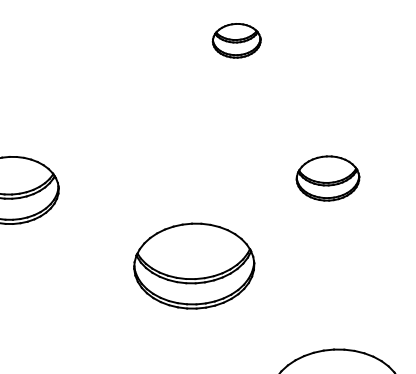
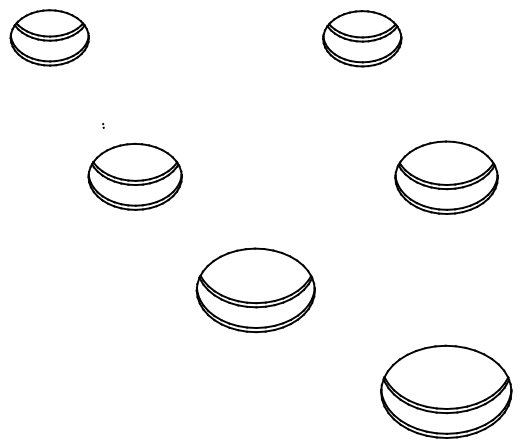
part: (236, 40) -> (362, 38), size x1.67
part: (327, 178) -> (446, 177), size x1.67
part: (193, 266) -> (255, 290), moved

